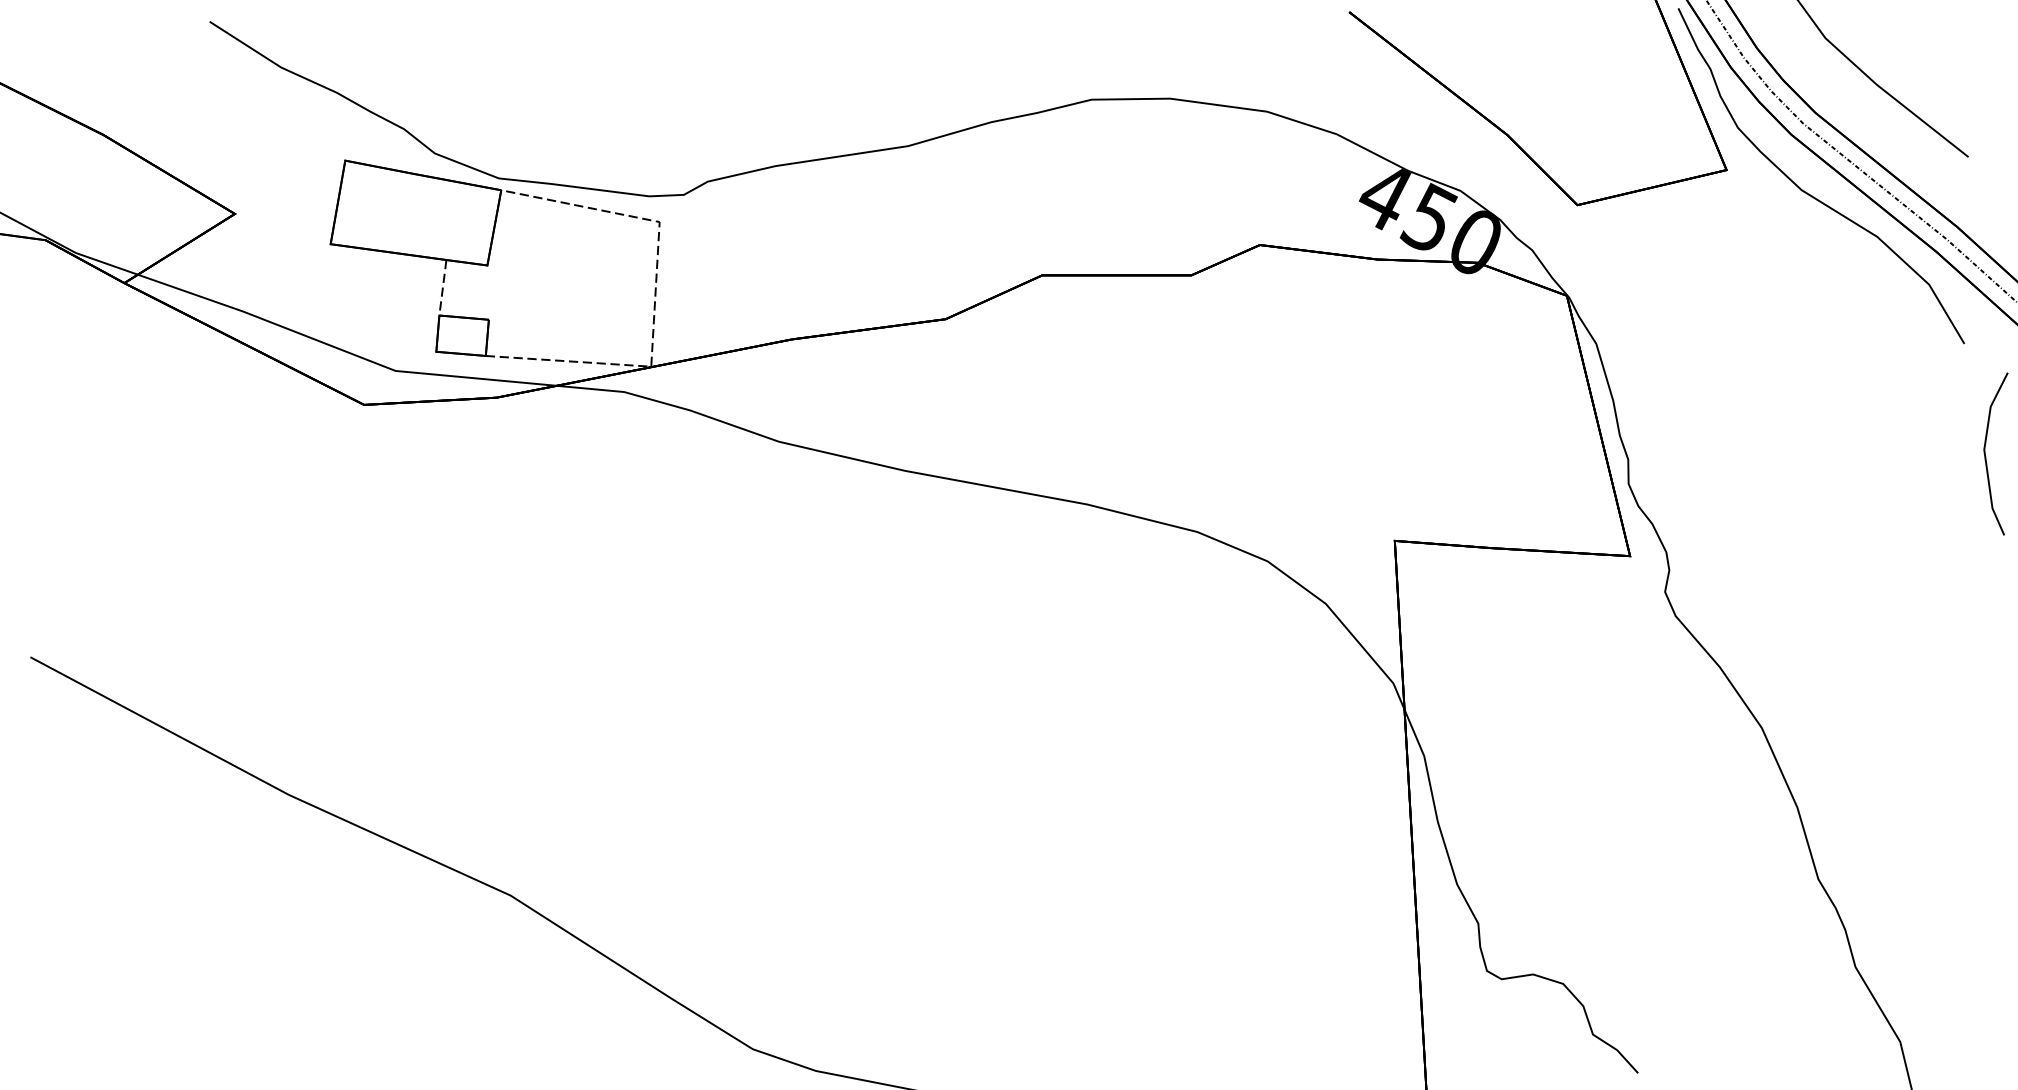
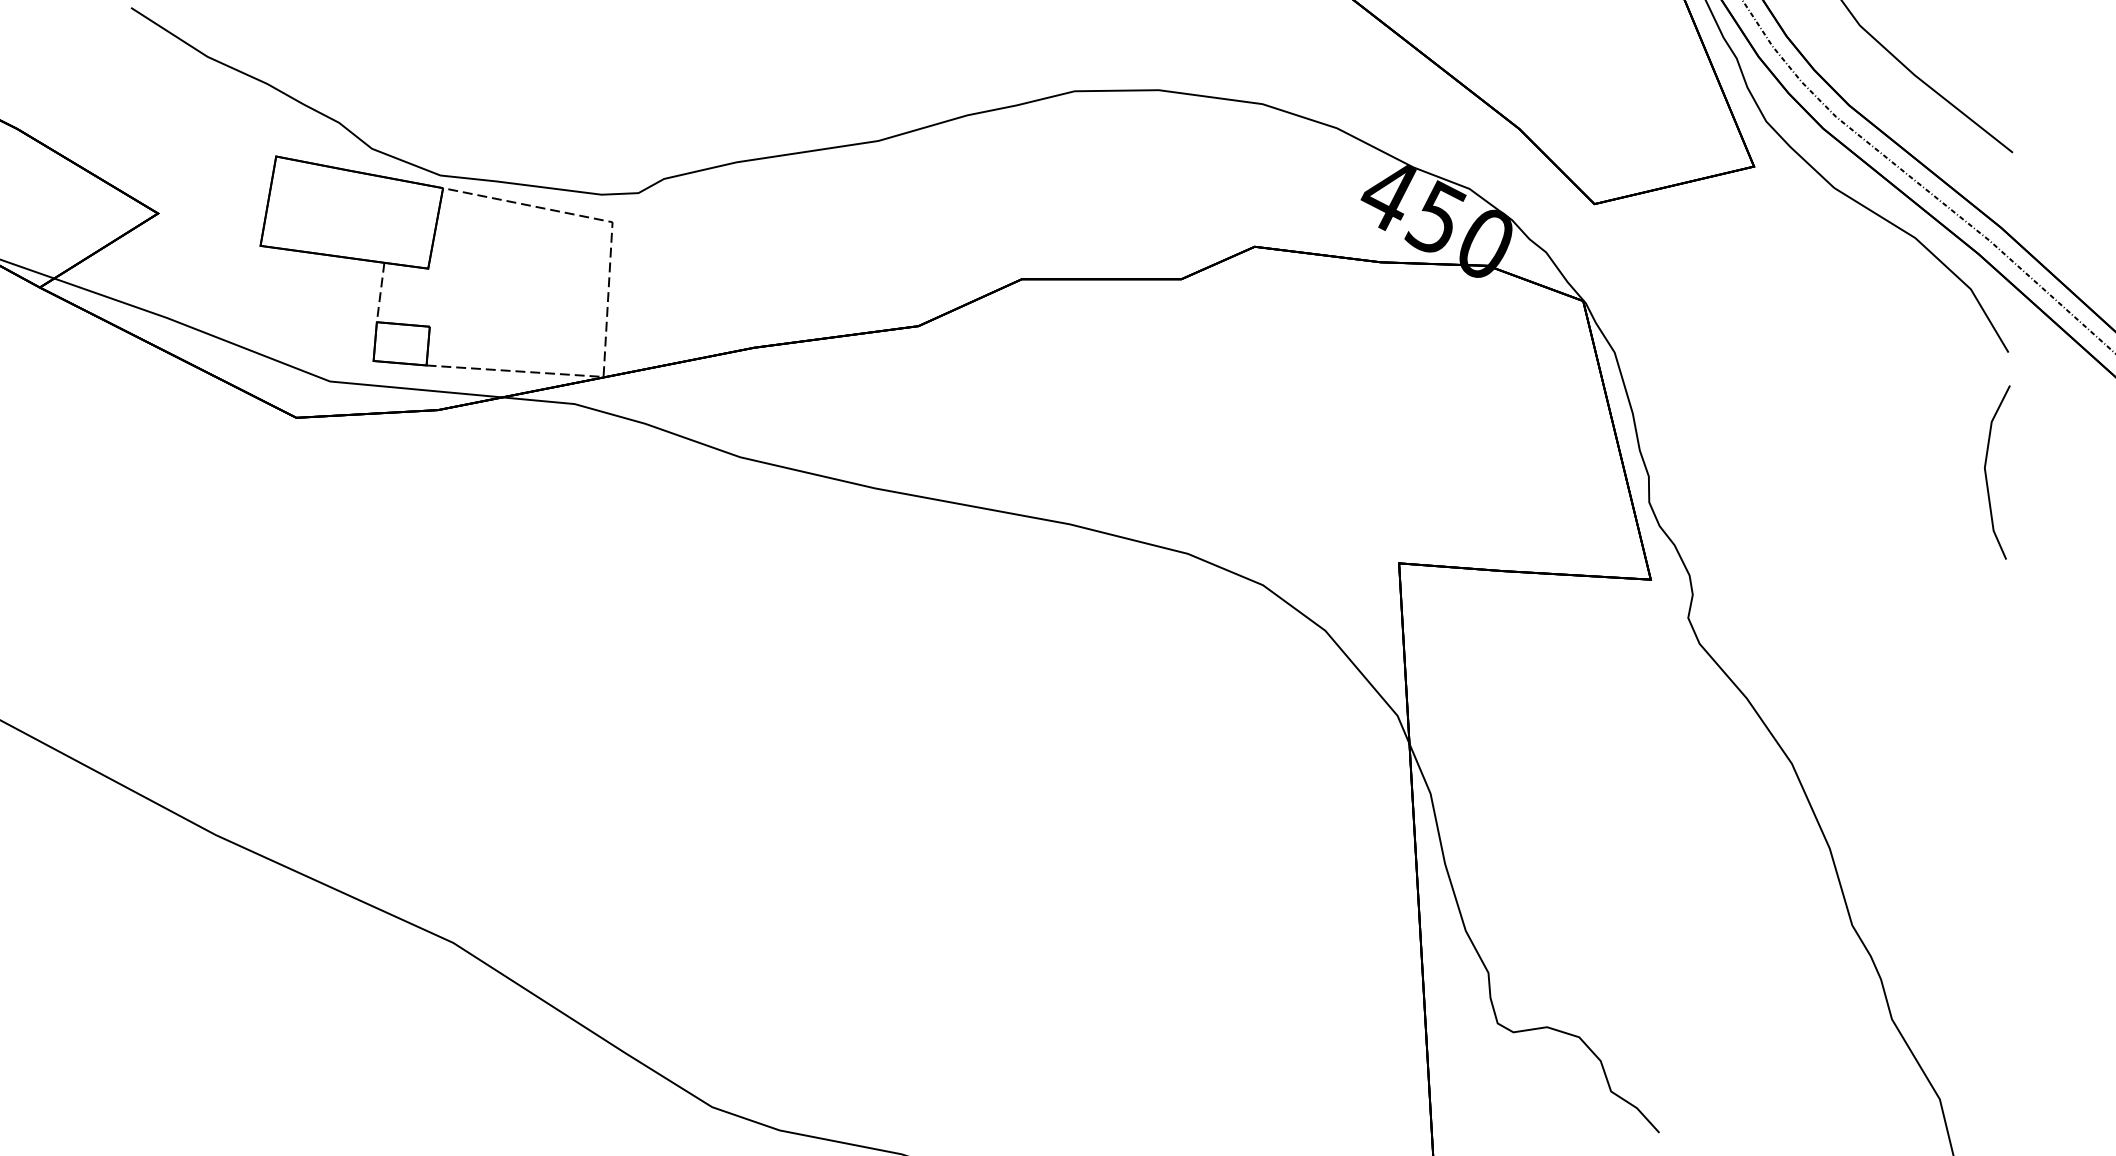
line: (1986, 456) -> (1987, 475), moved

